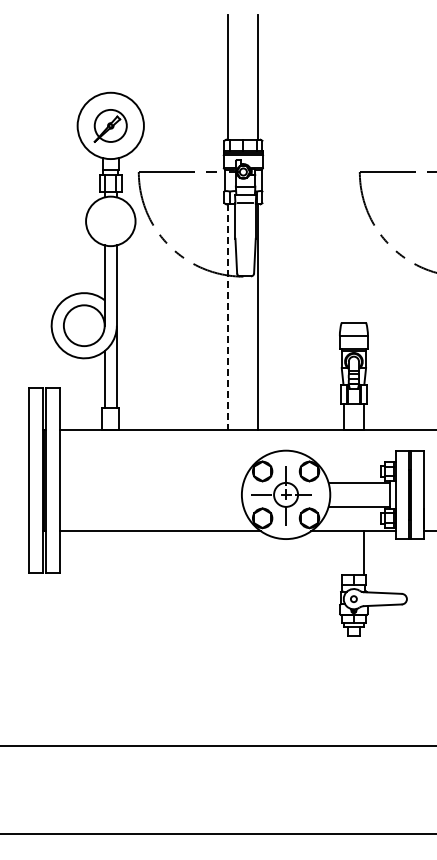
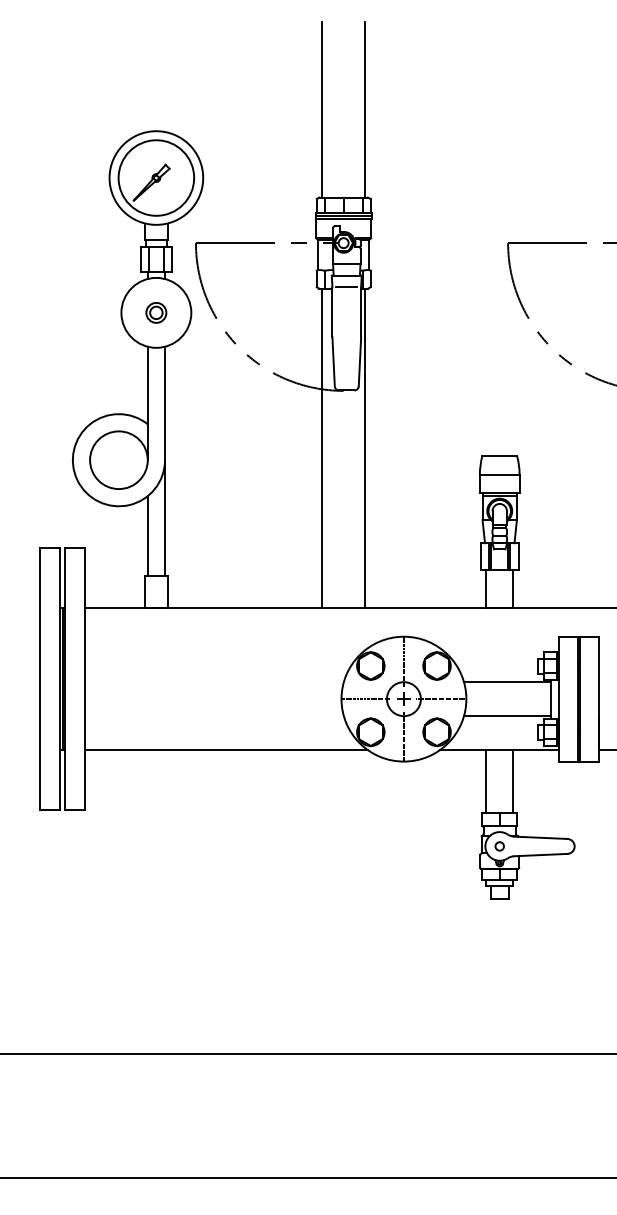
circle: (110, 125) -> (155, 177), size x1.67
part: (110, 221) -> (155, 313), added
line: (228, 317) -> (322, 448), dashed -> solid
line: (344, 553) -> (486, 781), added

